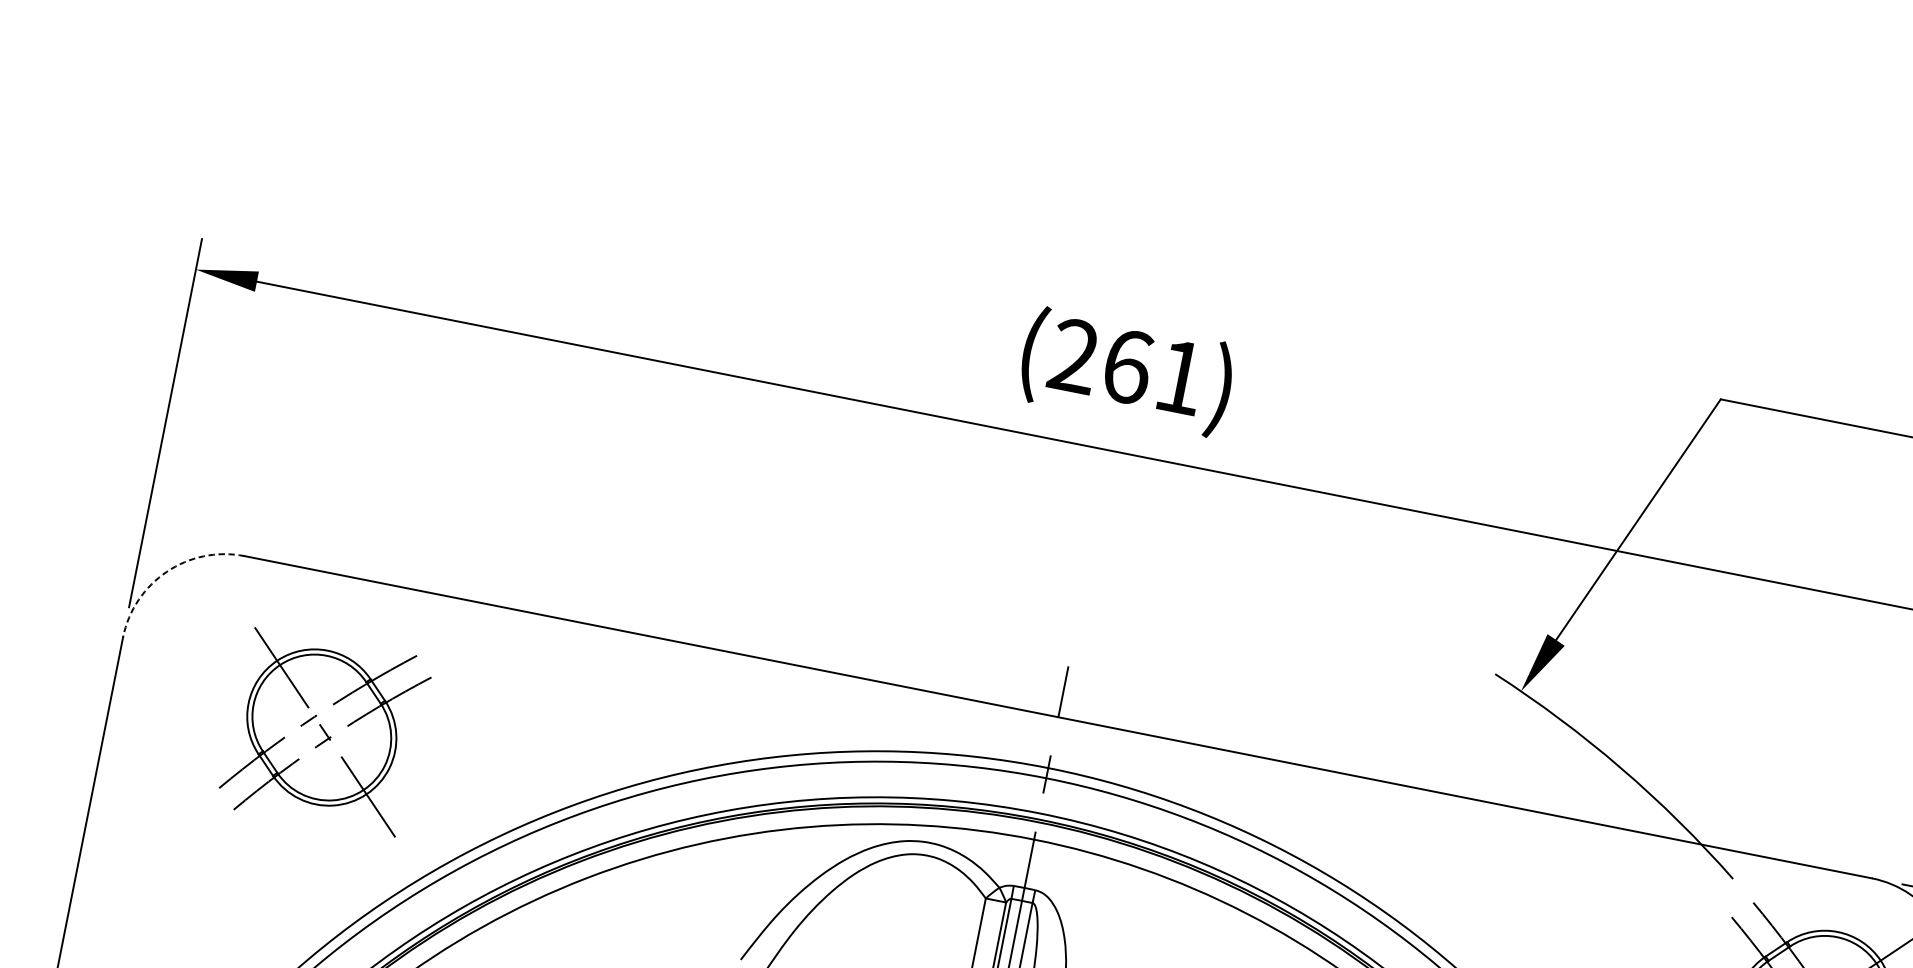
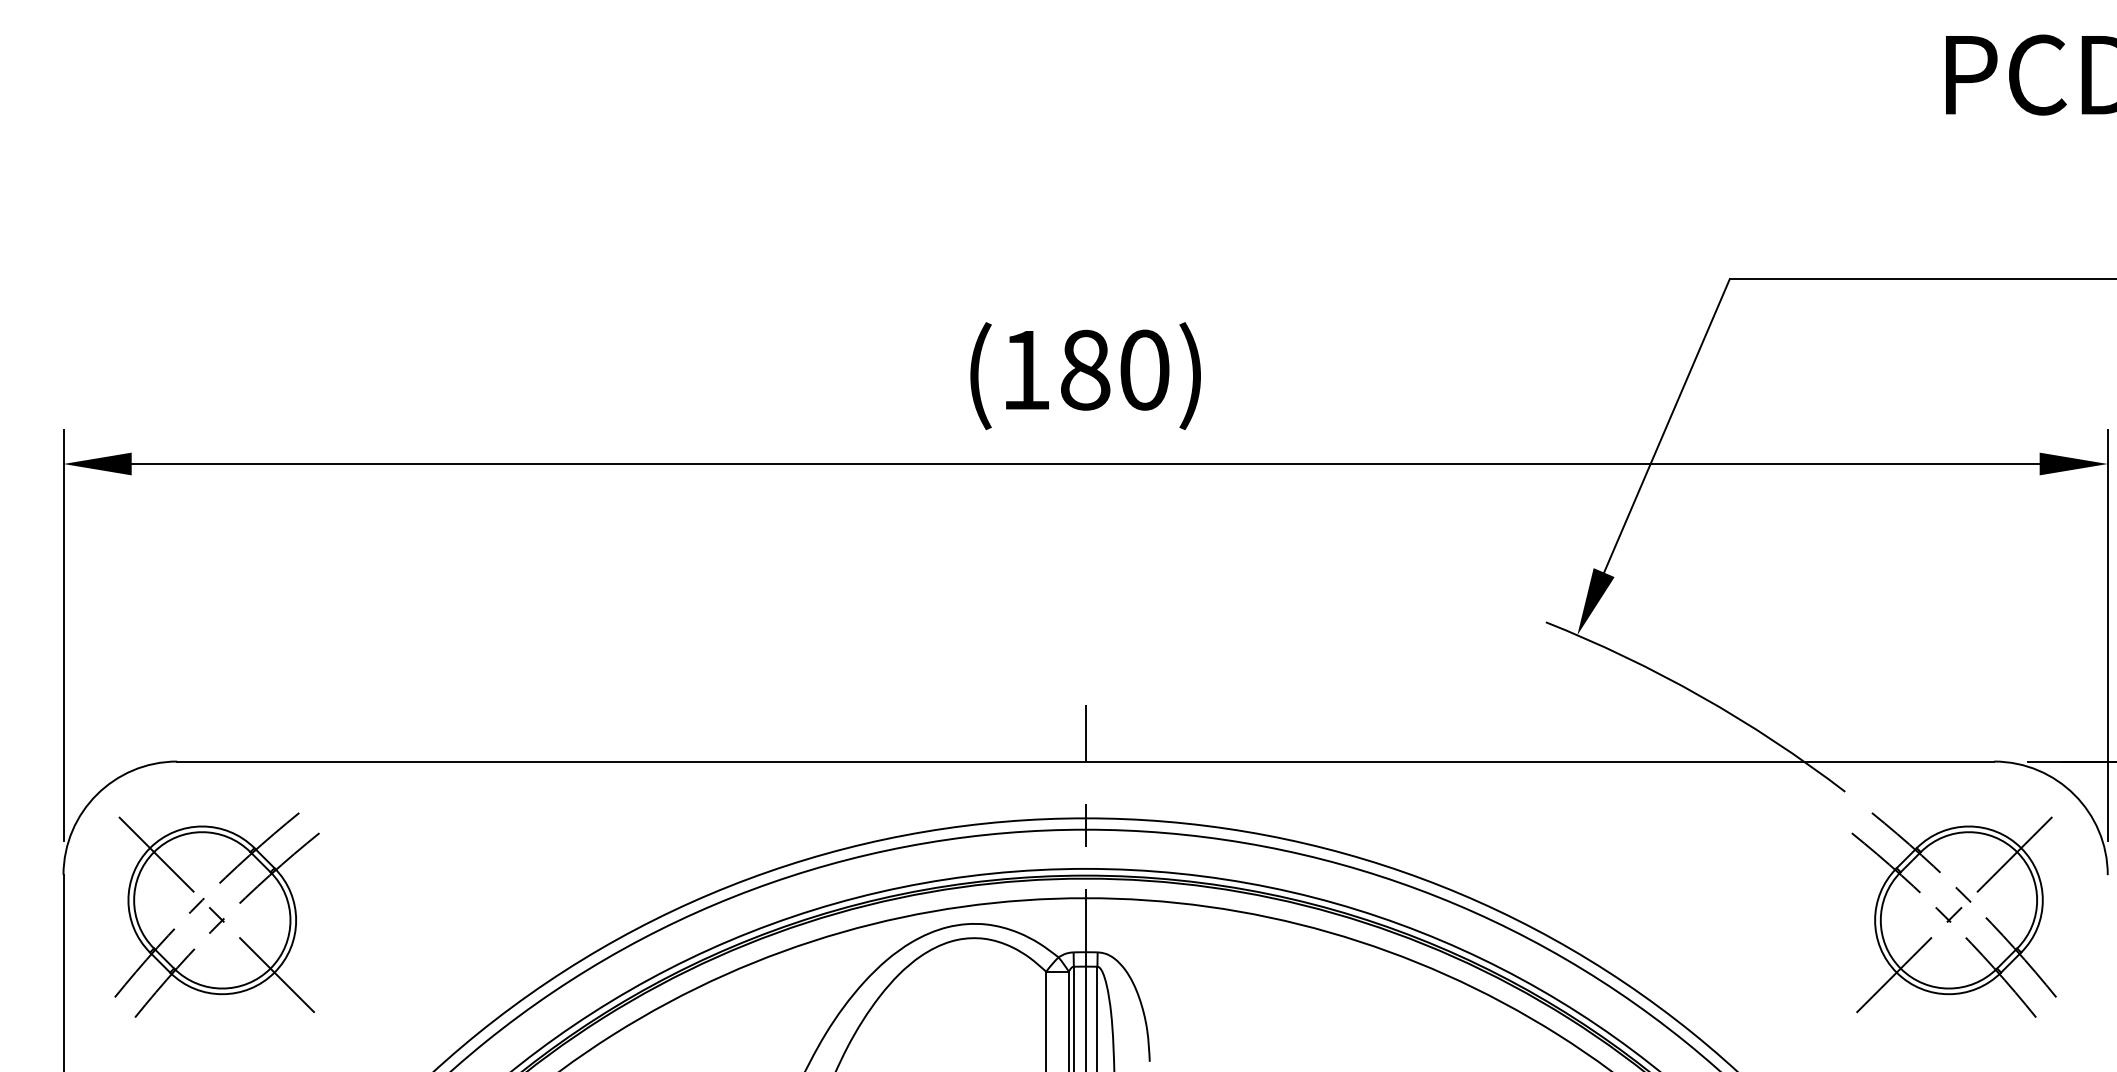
text: (1127, 366) -> (1085, 369), (261) -> (180)
arc: (166, 571) -> (96, 794), dashed -> solid
part: (324, 732) -> (216, 914), moved

